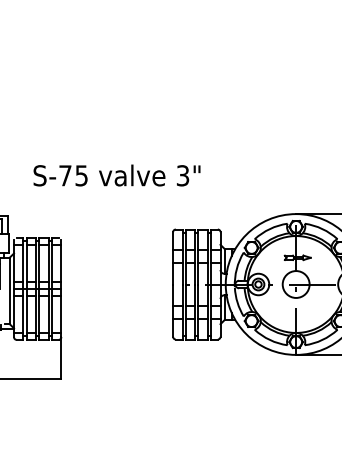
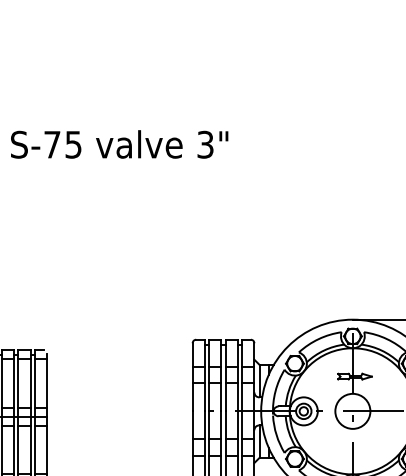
text: (116, 175) -> (118, 144), moved

